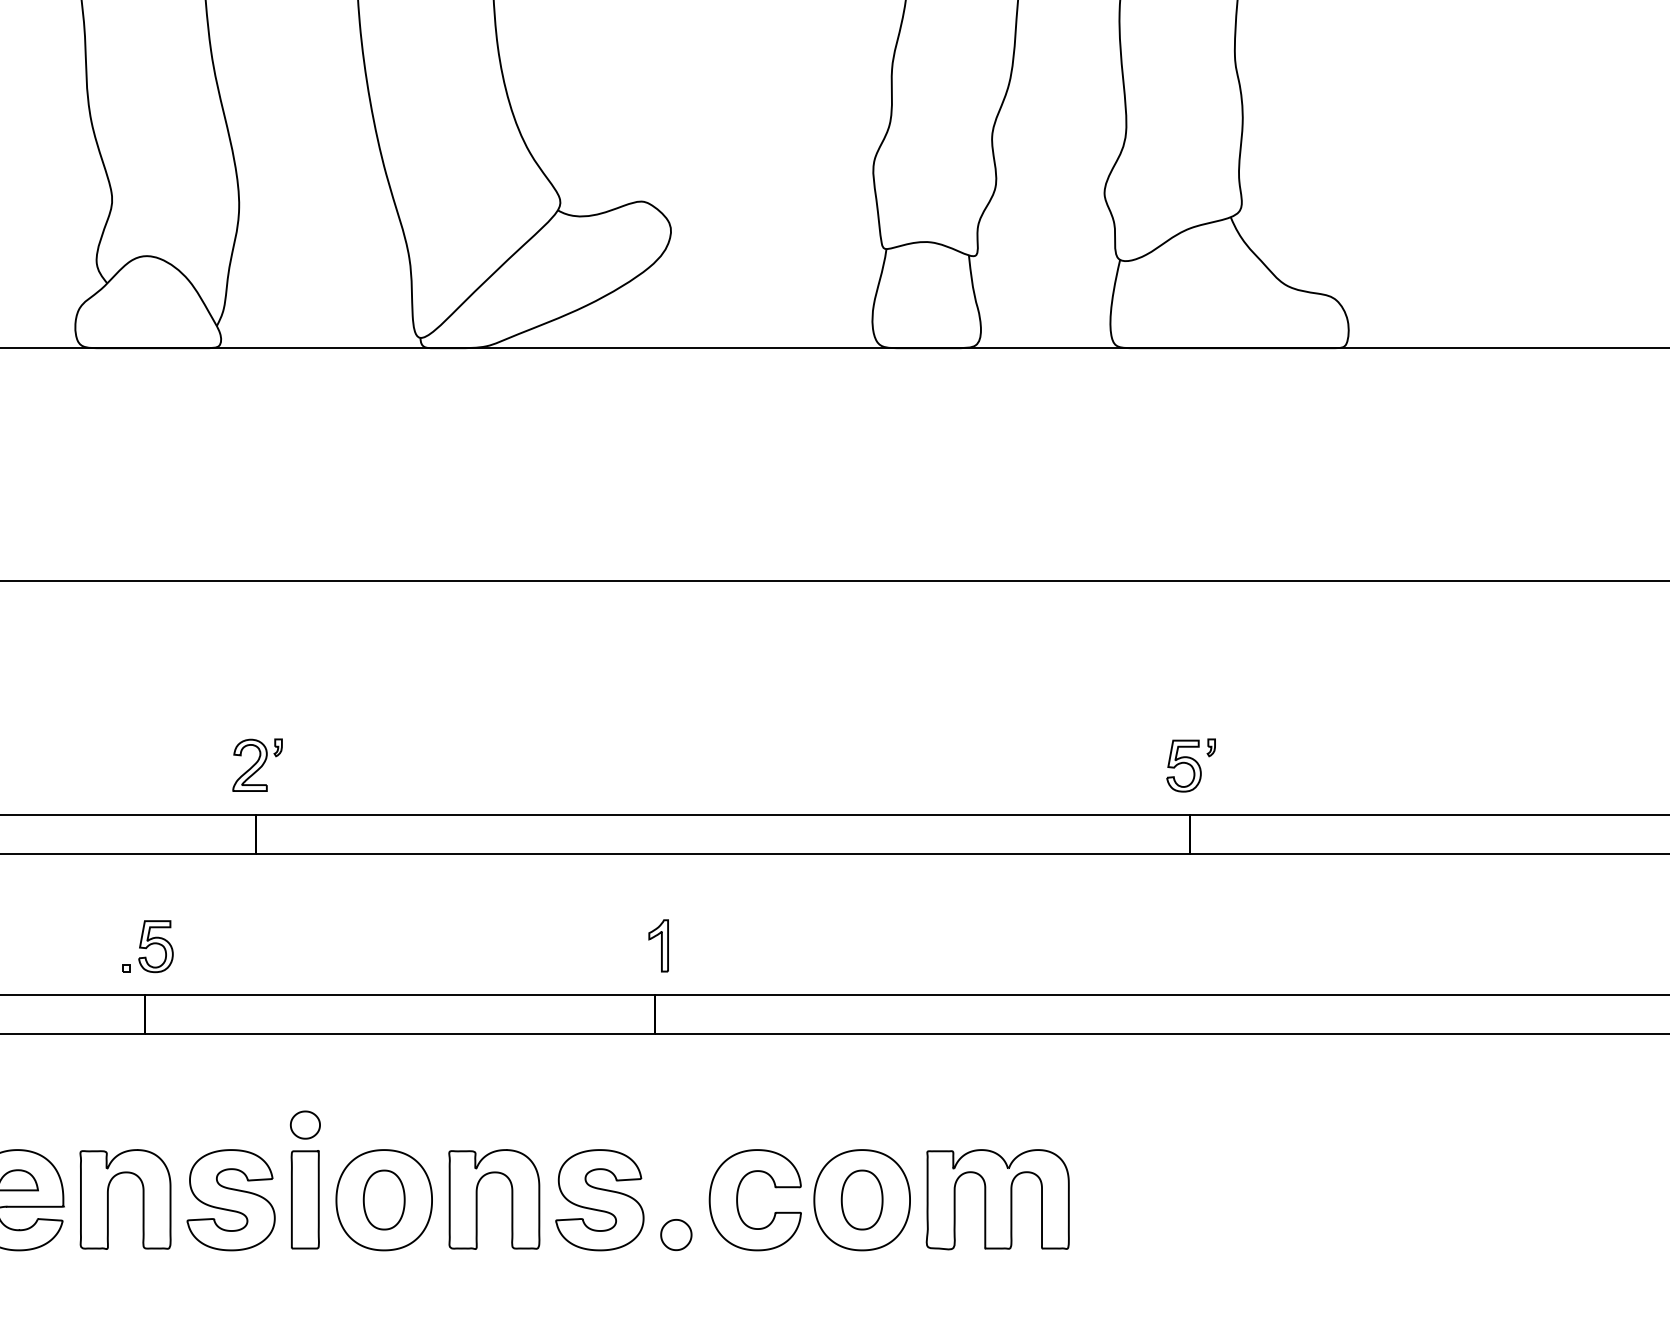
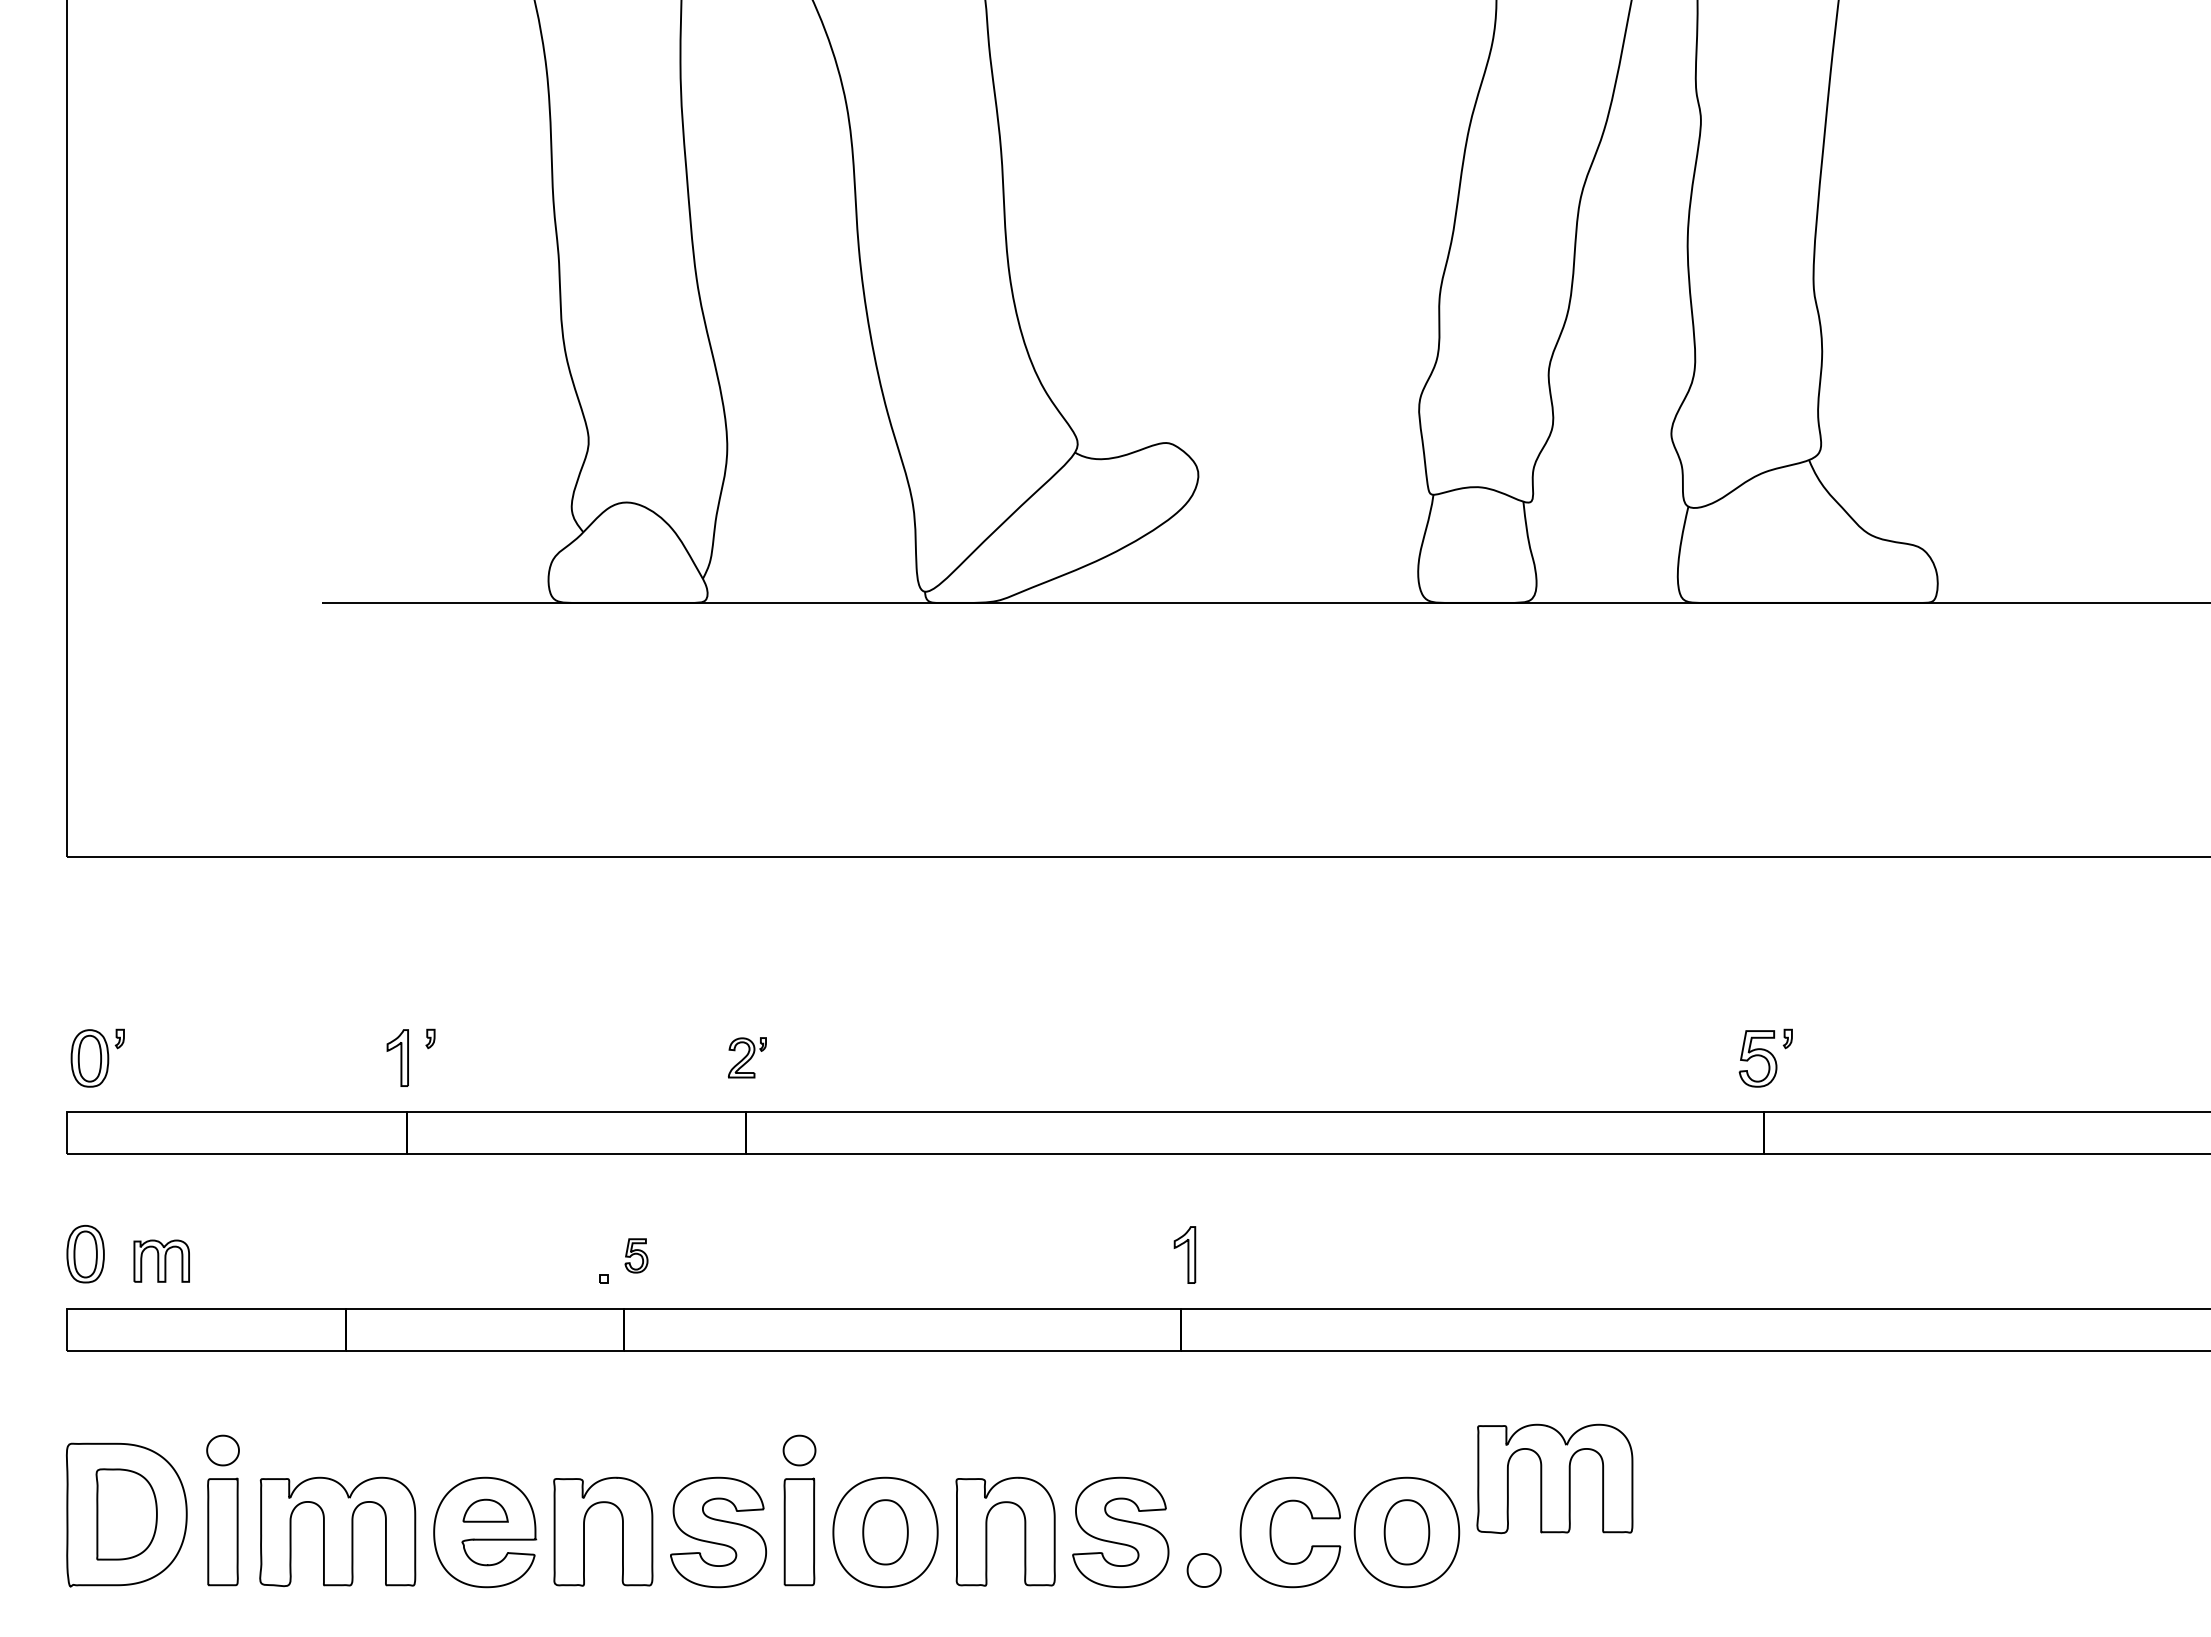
part: (257, 764) -> (747, 1057), size x0.7
part: (155, 946) -> (636, 1255), size x0.6
part: (997, 1199) -> (1554, 1478), moved

